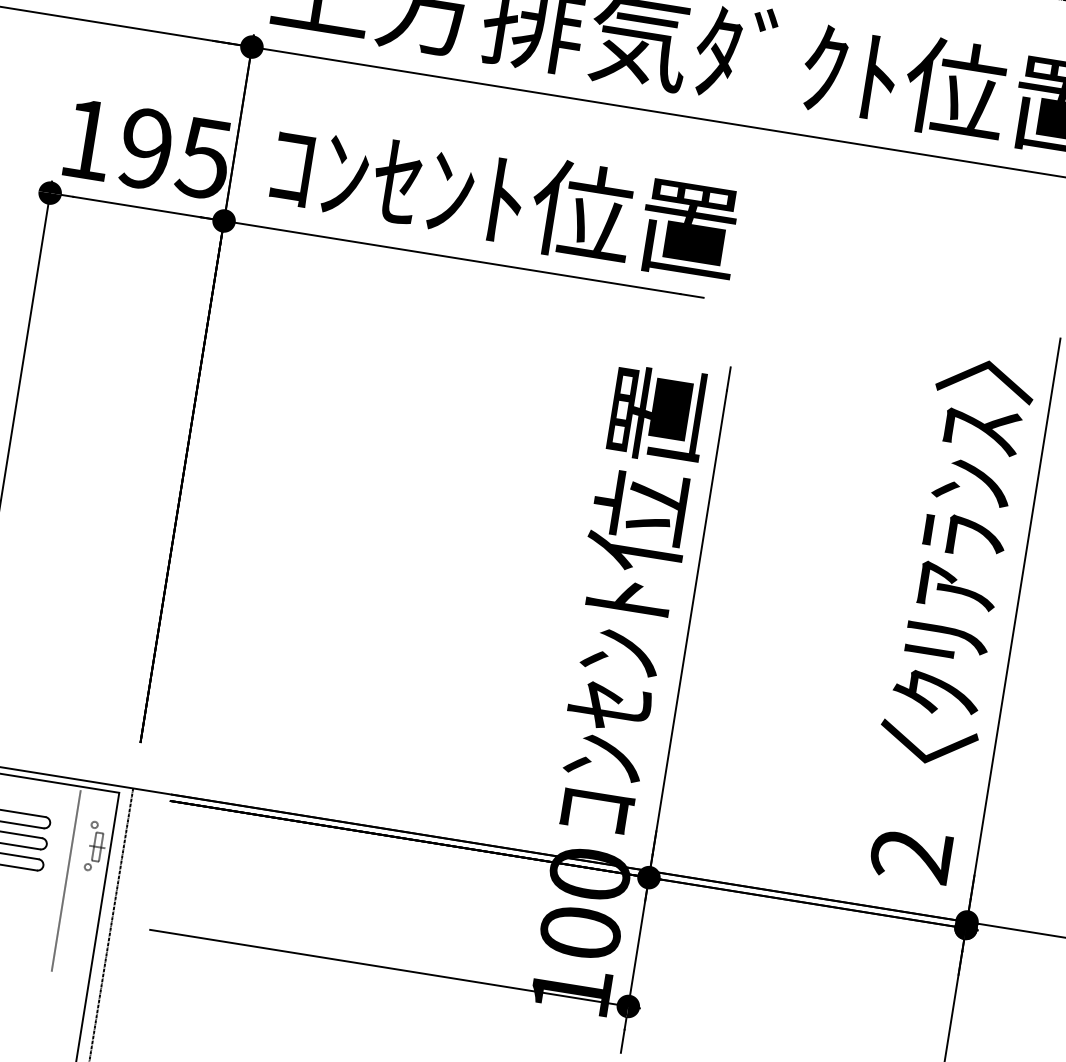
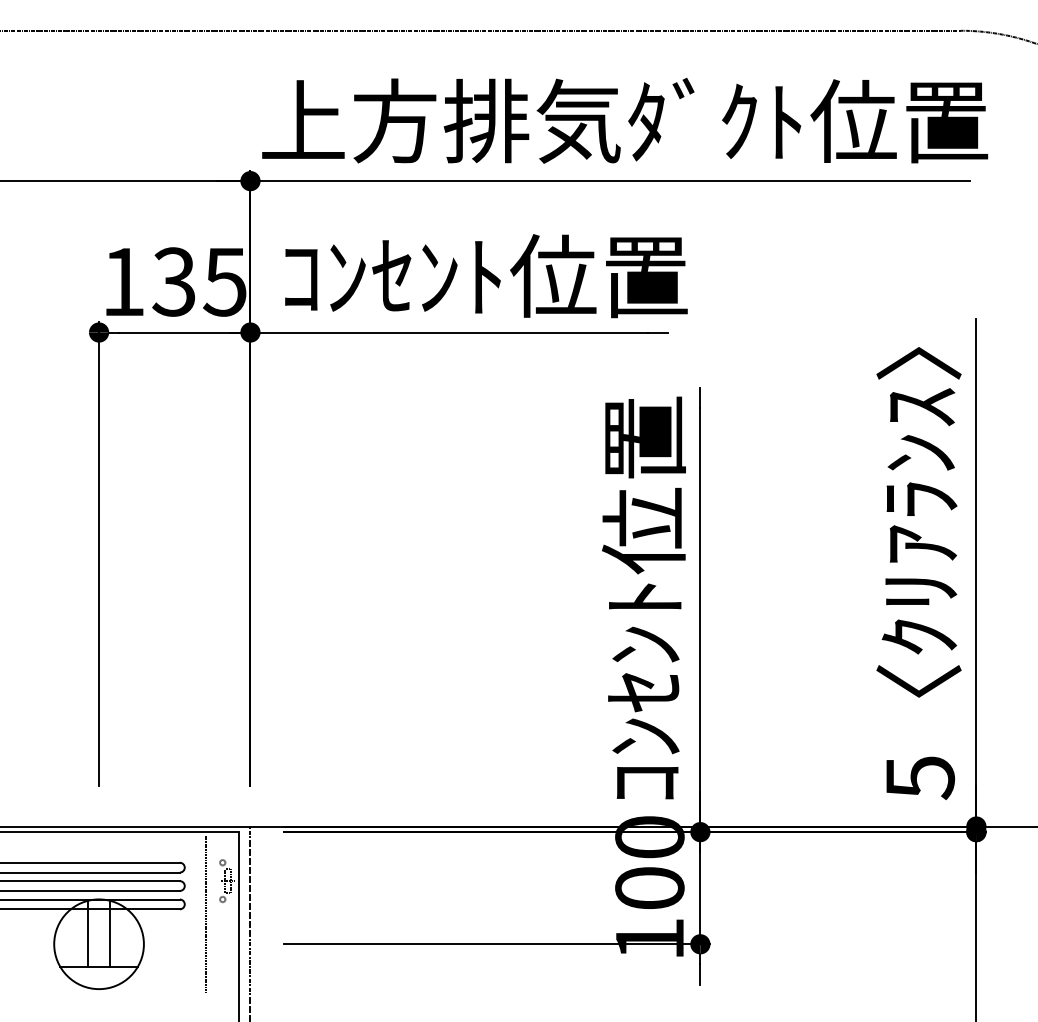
text: (145, 148) -> (173, 281), 195 -> 135
text: (911, 856) -> (920, 778), 2 -> 5

